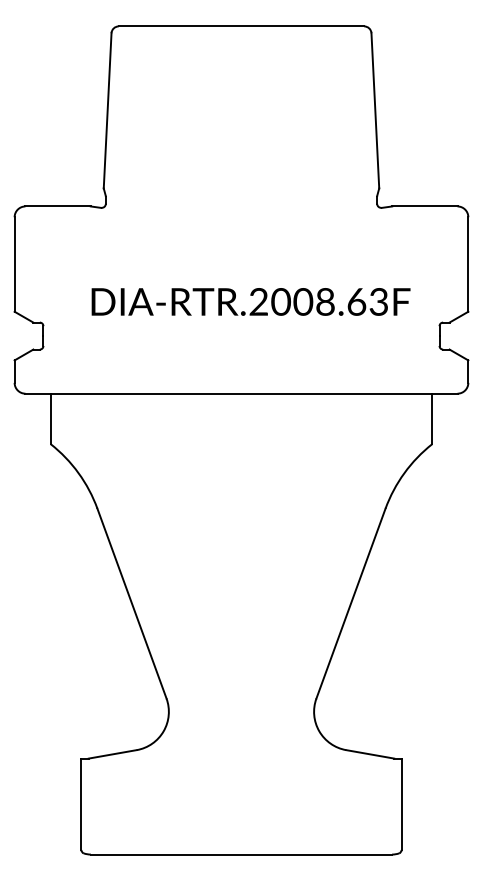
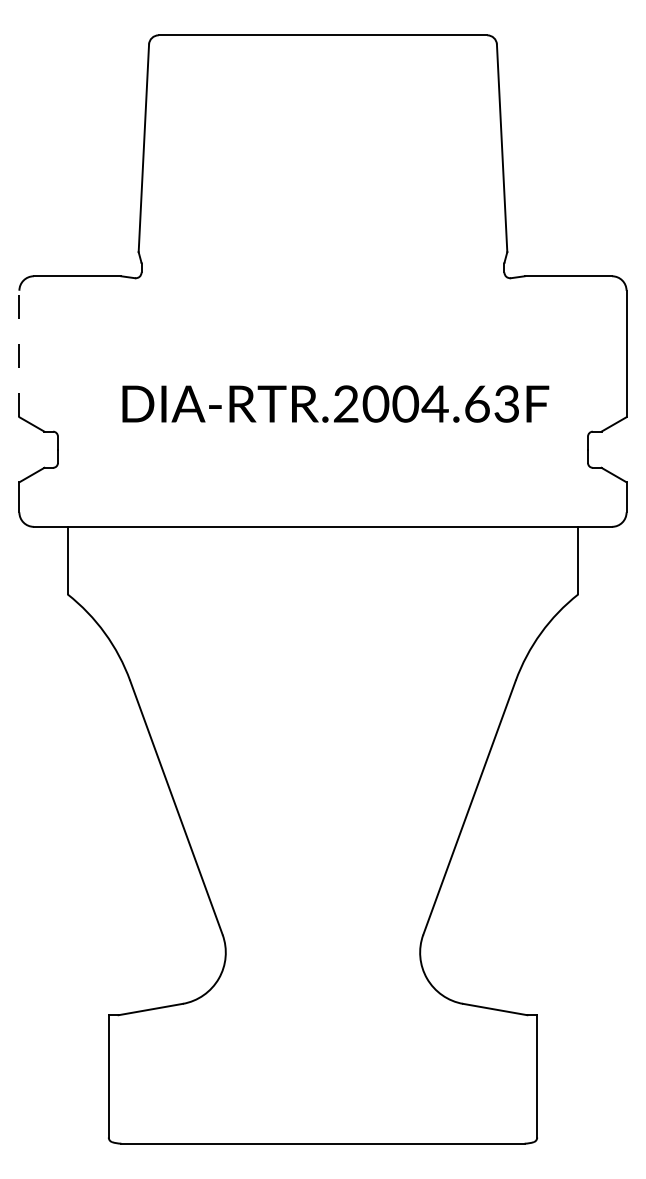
line: (14, 264) -> (19, 353), solid -> dashed
text: (325, 301) -> (435, 403), DIA-RTR.2008.63F -> DIA-RTR.2004.63F

